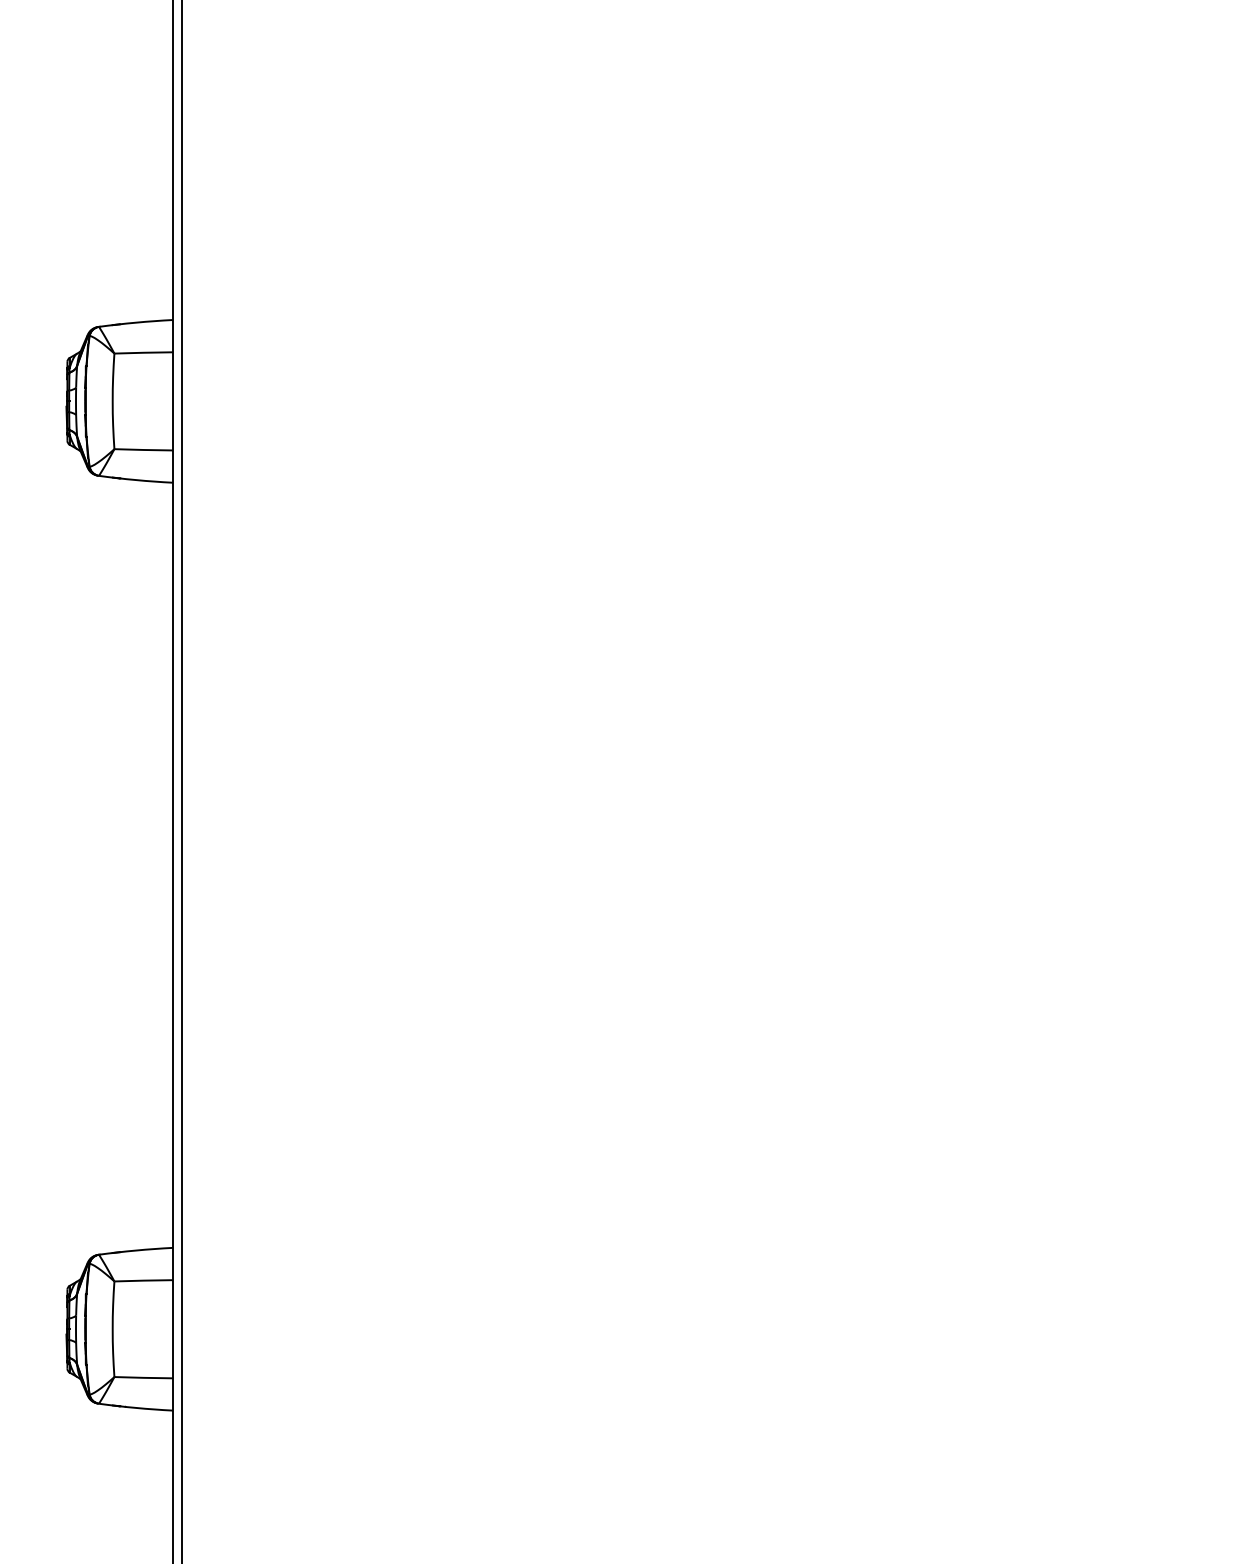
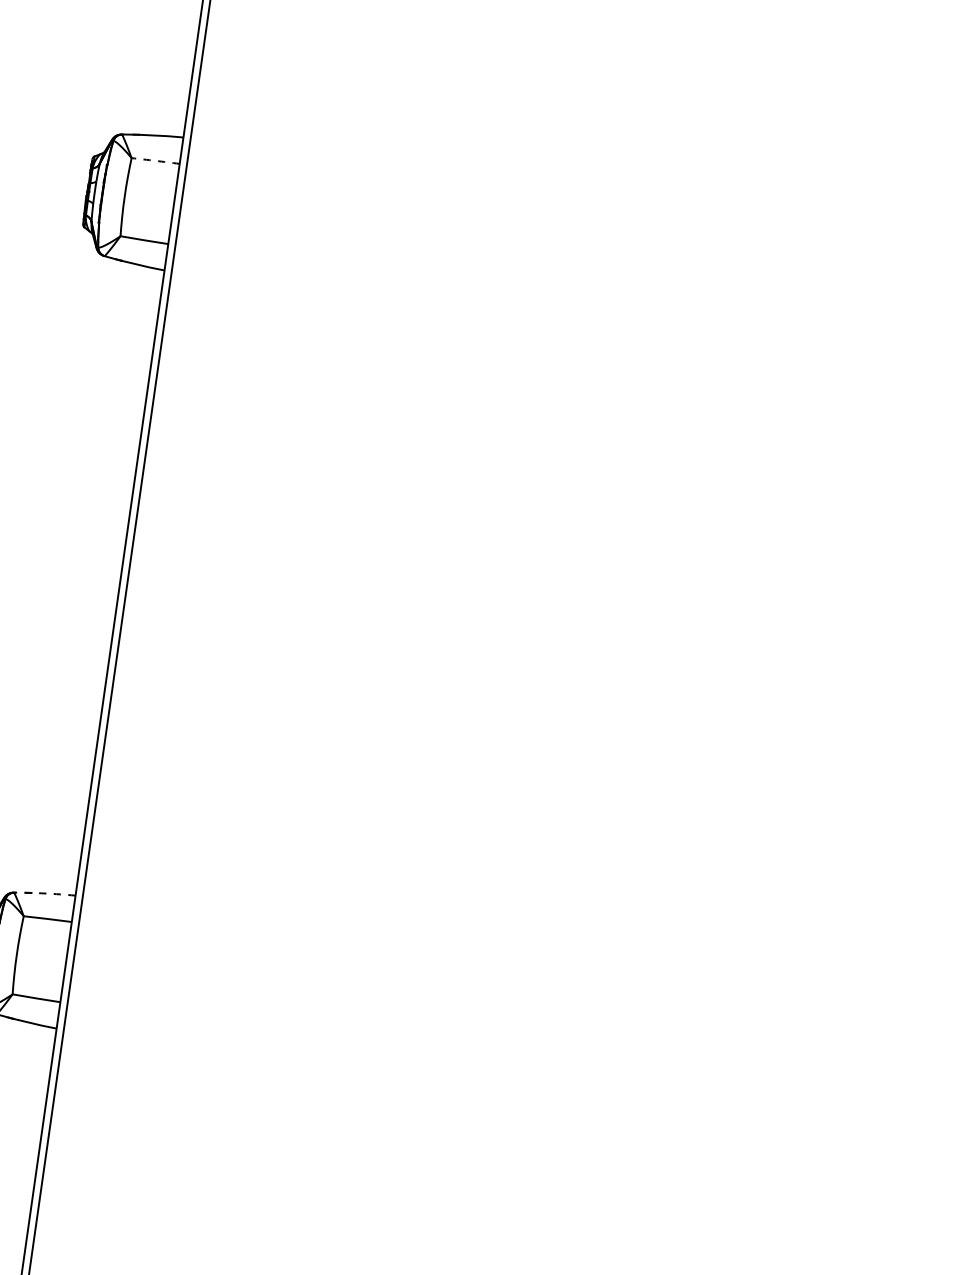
arc: (143, 352) -> (155, 160), solid -> dashed
arc: (135, 1250) -> (44, 893), solid -> dashed

